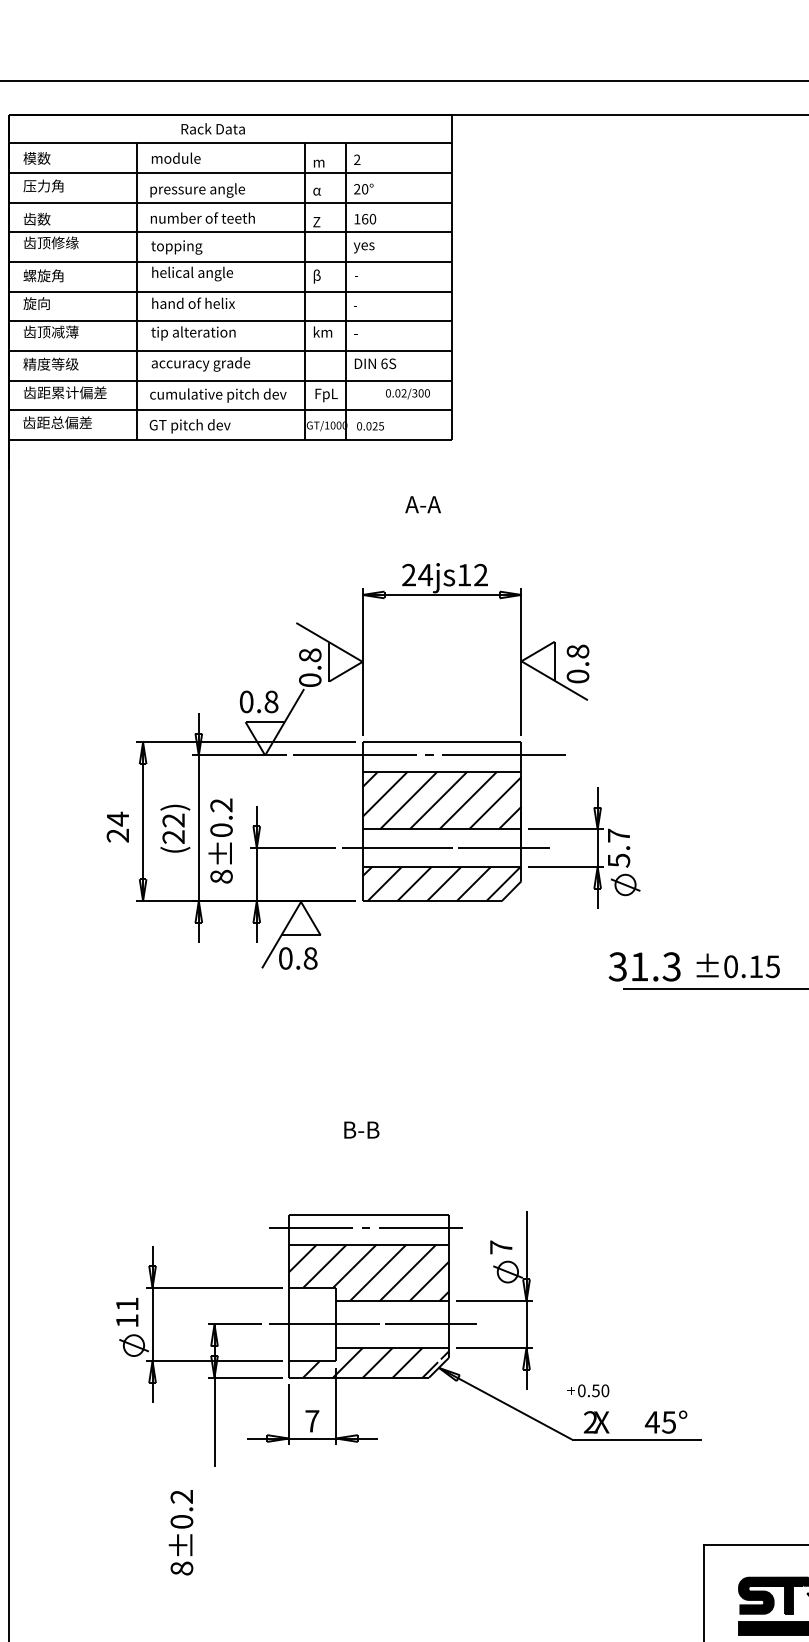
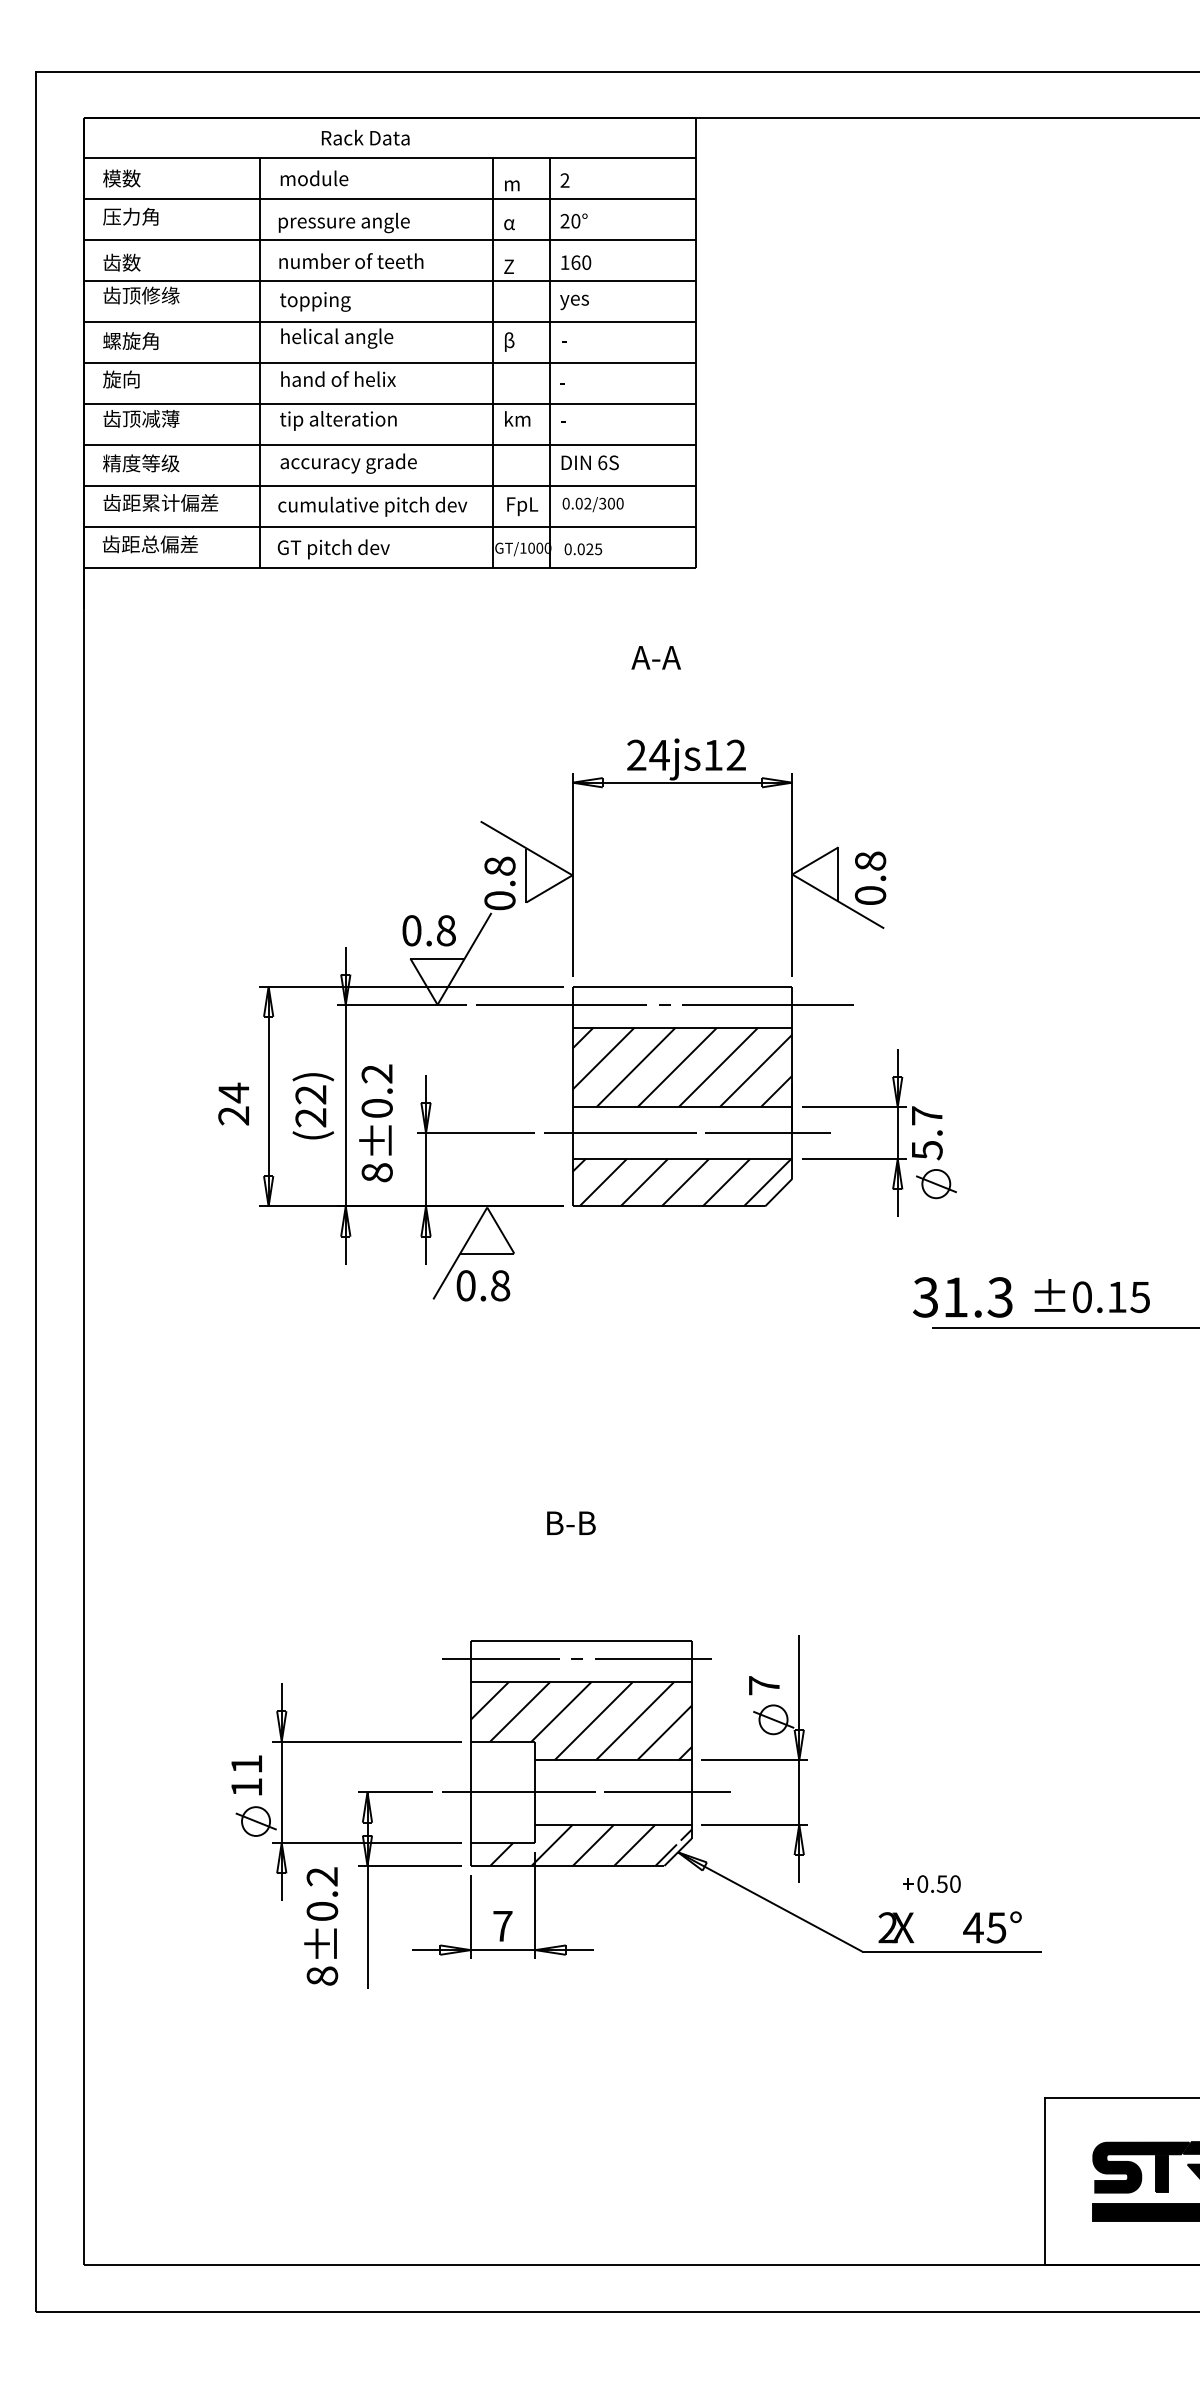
text: (407, 393) -> (592, 504), moved
text: (588, 1390) -> (931, 1883), moved
text: (181, 1532) -> (321, 1926), moved

